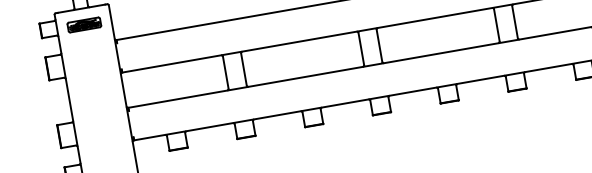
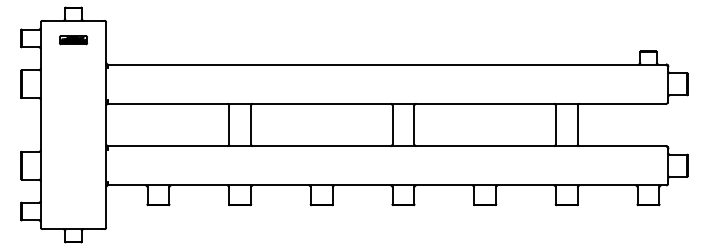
part: (84, 24) -> (73, 39), size x0.7

